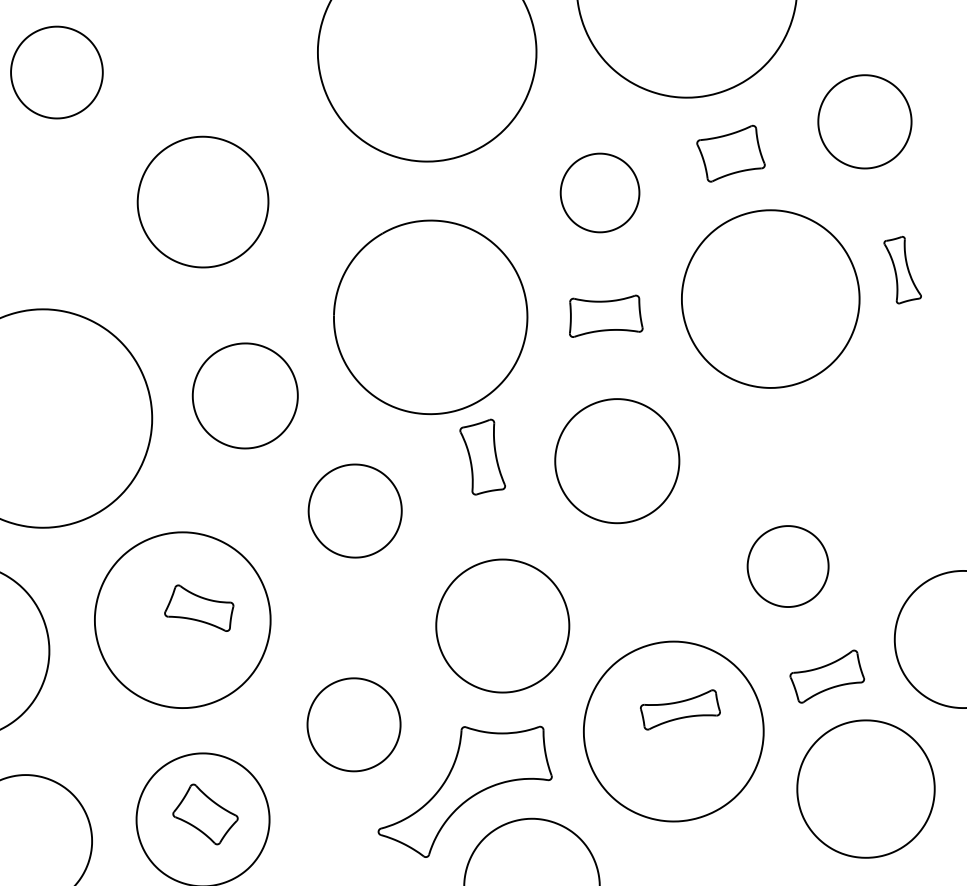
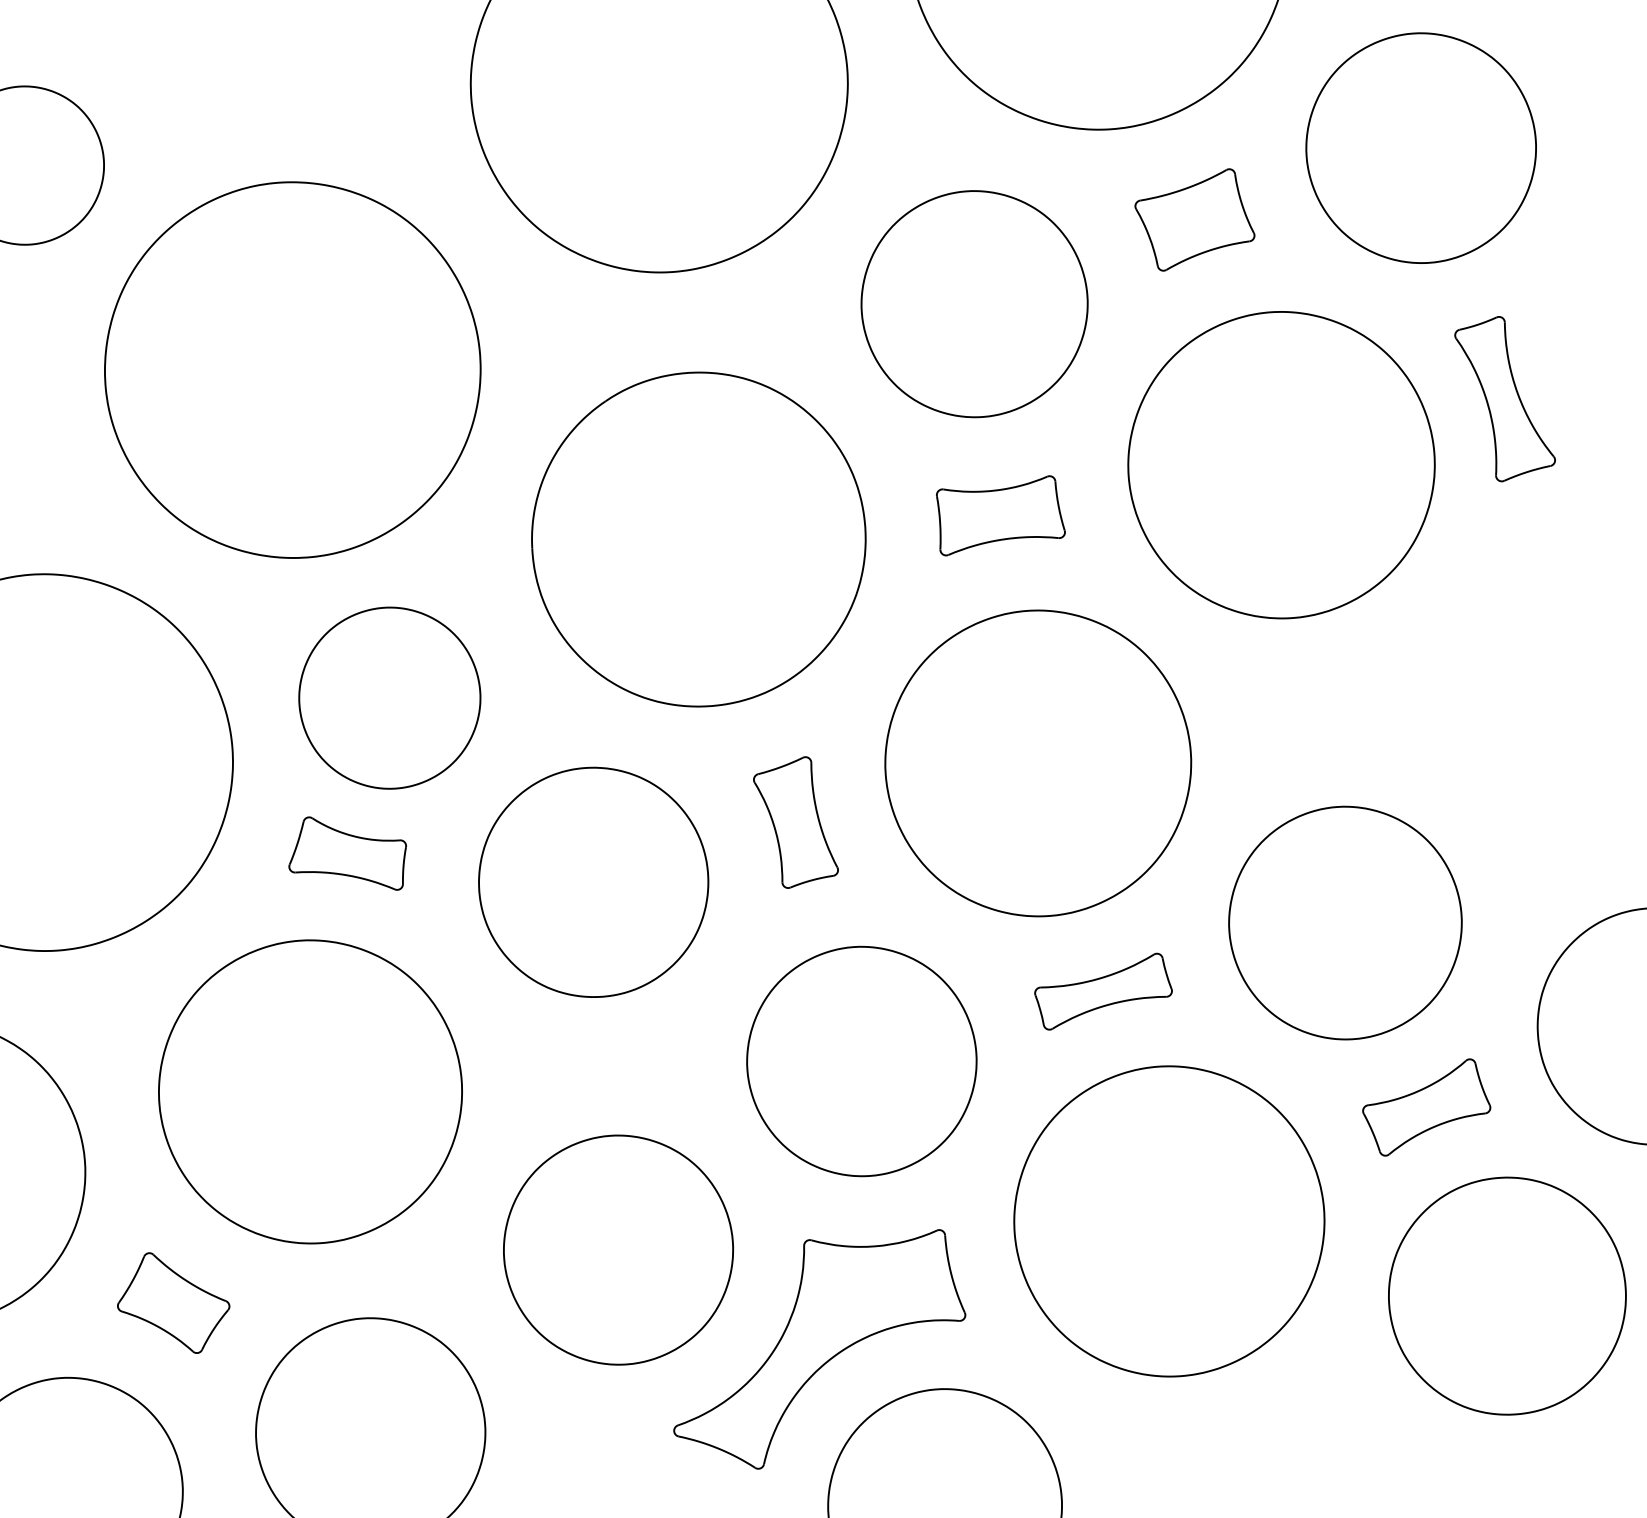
part: (864, 121) -> (1420, 147), size x1.43
part: (599, 192) -> (973, 303), size x1.67
part: (202, 201) -> (291, 369), size x1.67
part: (902, 269) -> (1504, 397), size x1.43
part: (482, 456) -> (795, 821), moved
part: (616, 460) -> (1036, 762), size x1.43
part: (354, 510) -> (592, 881), size x1.43
part: (787, 566) -> (1344, 923), size x1.67
part: (199, 607) -> (347, 852), moved
part: (680, 709) -> (1103, 990), moved
part: (353, 724) -> (617, 1249), size x1.43
part: (205, 814) -> (173, 1303), moved

